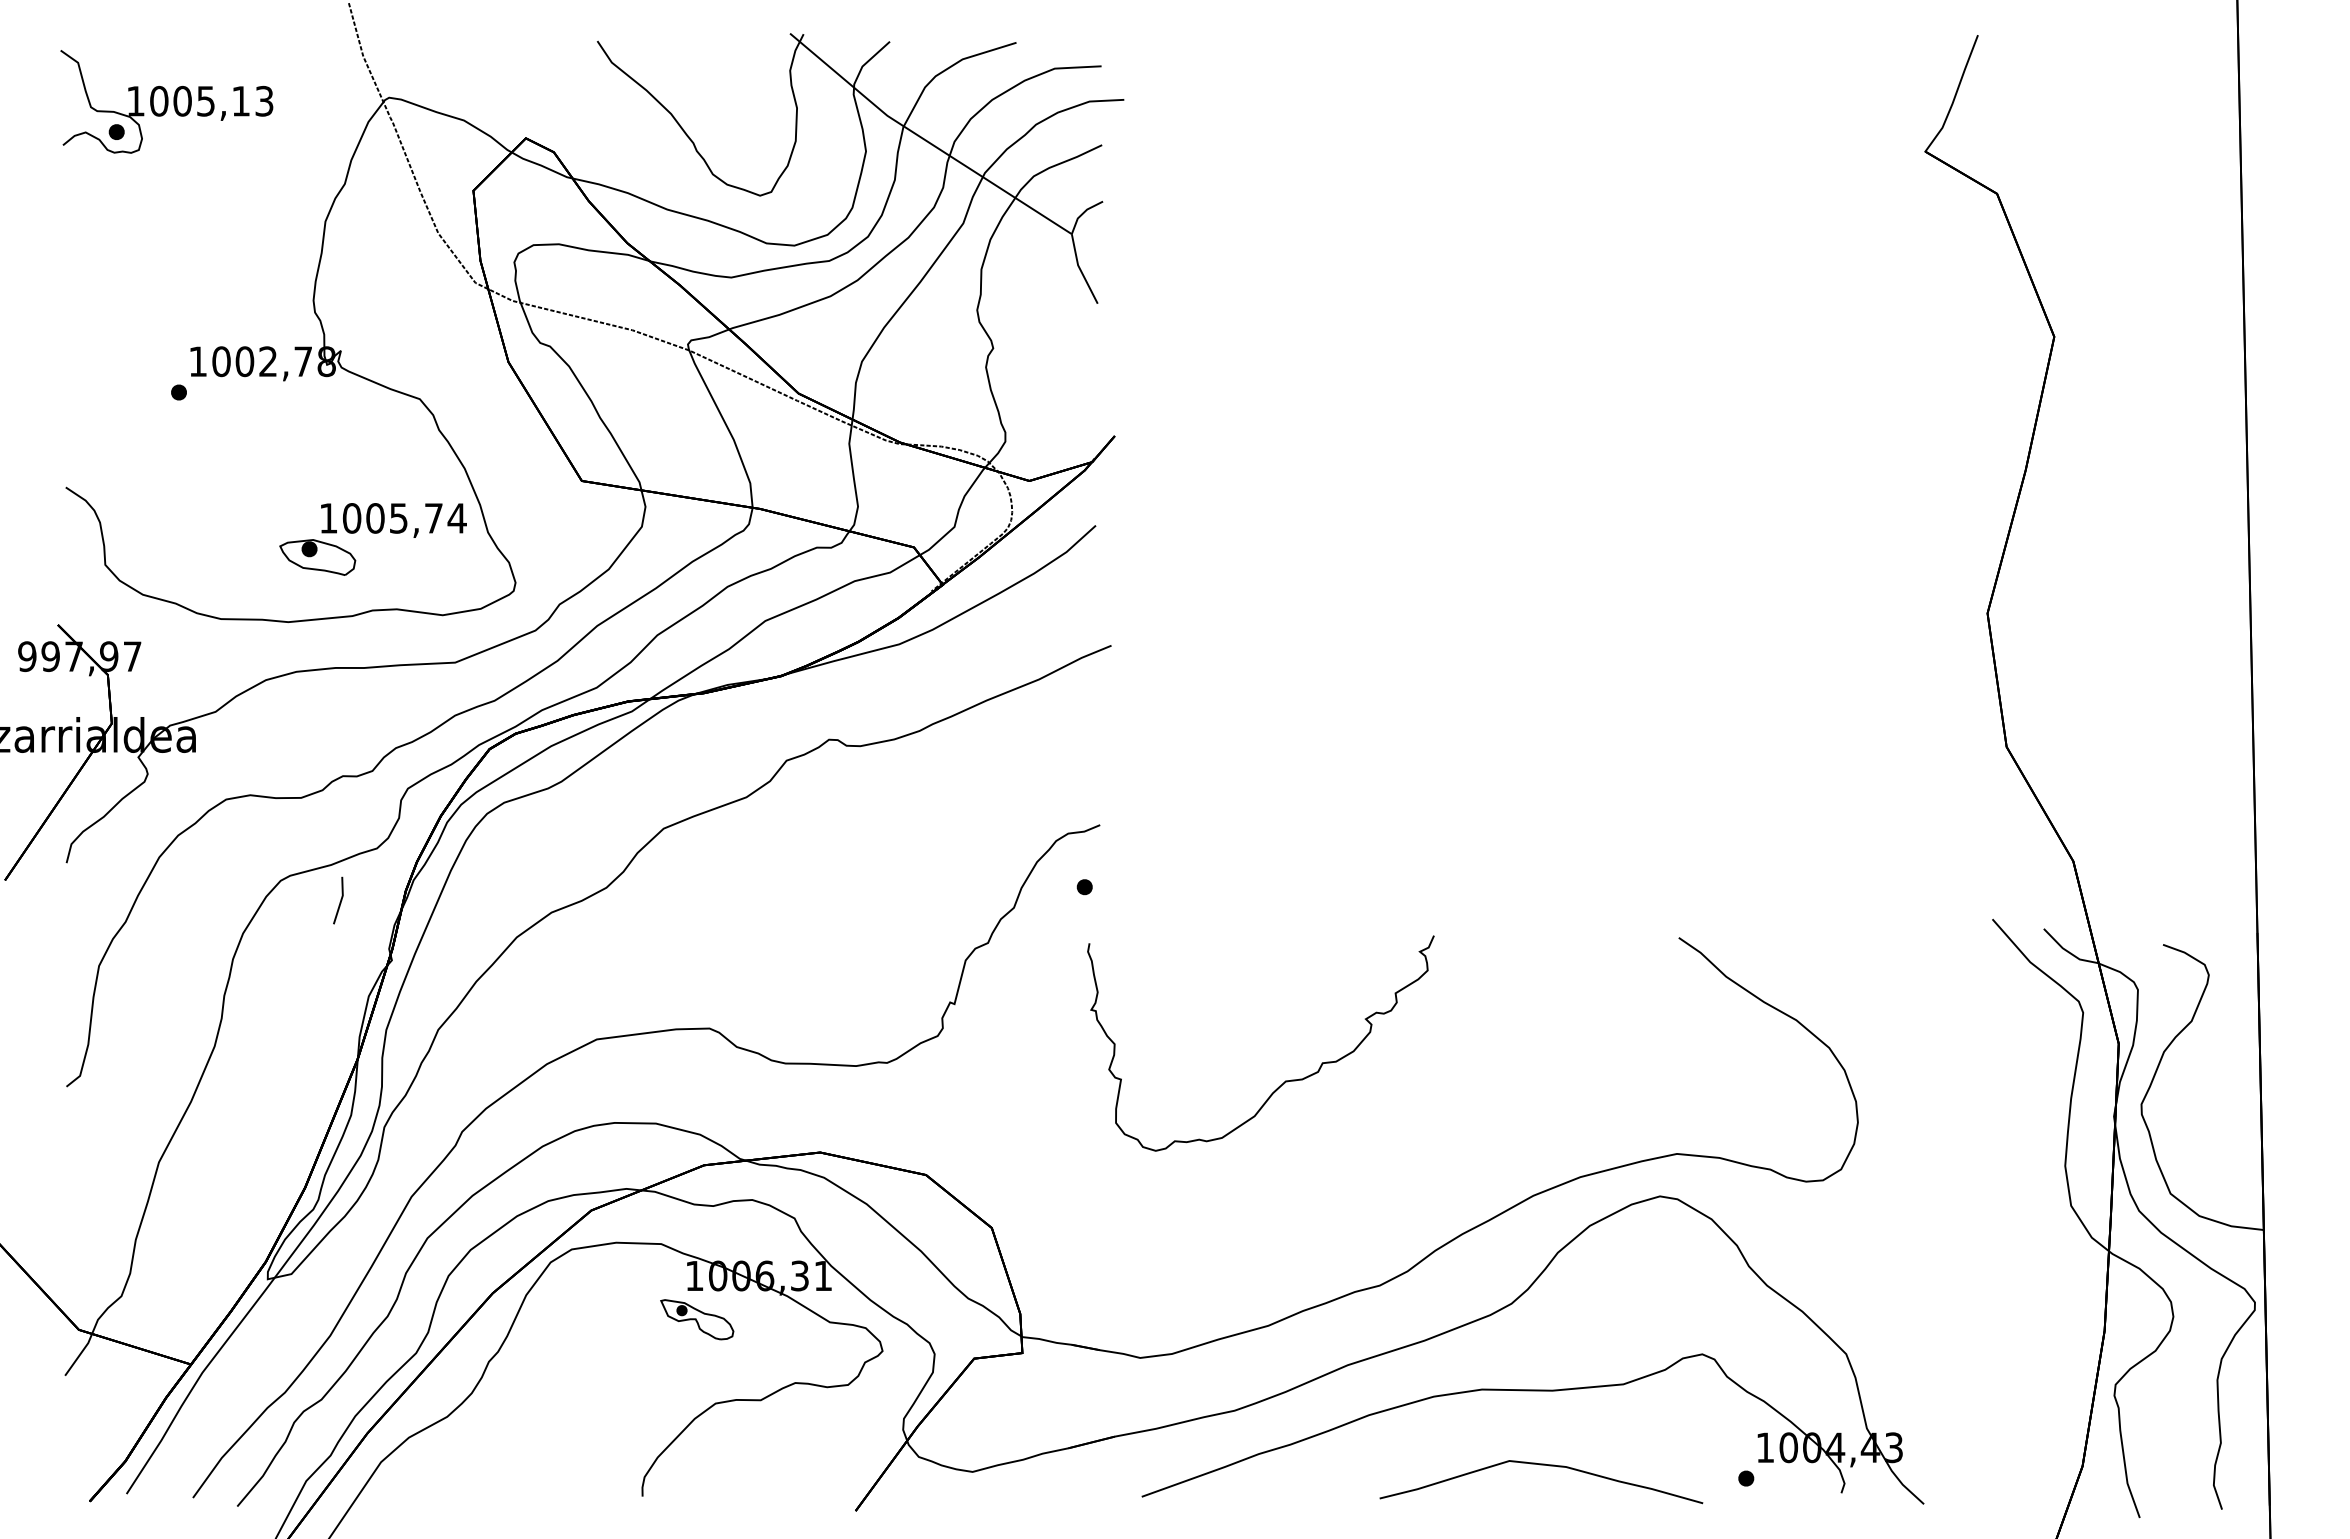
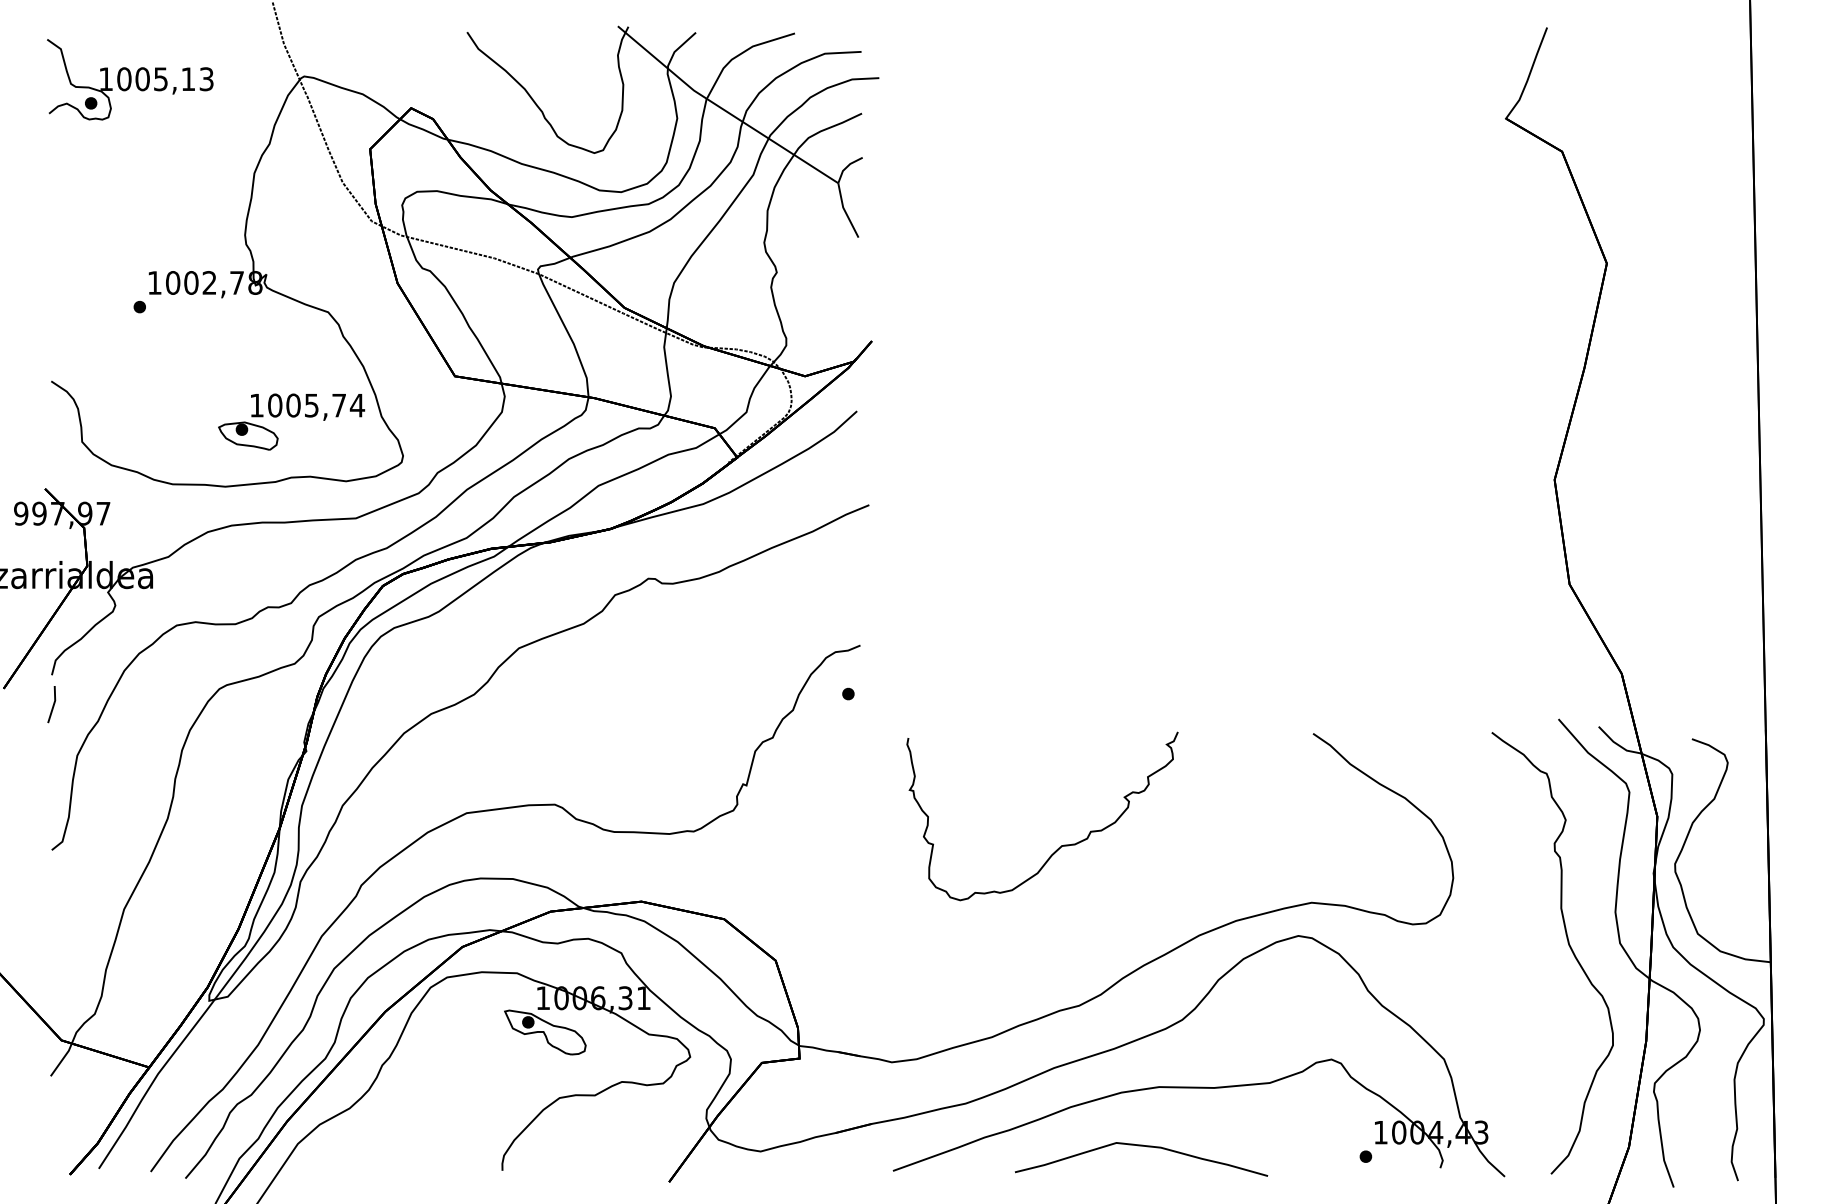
line: (340, 900) -> (53, 704), moved
curve: (1285, 1080) -> (1061, 845), moved
curve: (2005, 1208) -> (1568, 945), added
part: (696, 1319) -> (544, 1032), size x1.43
curve: (1541, 1465) -> (1141, 1146), moved

